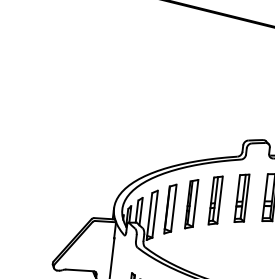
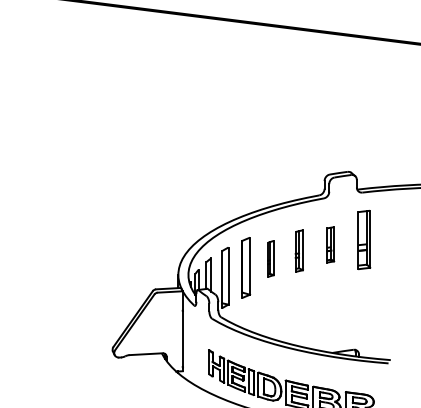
part: (241, 198) -> (330, 244), size x0.6
part: (215, 200) -> (299, 250), size x0.7
part: (191, 203) -> (270, 258), size x0.6

